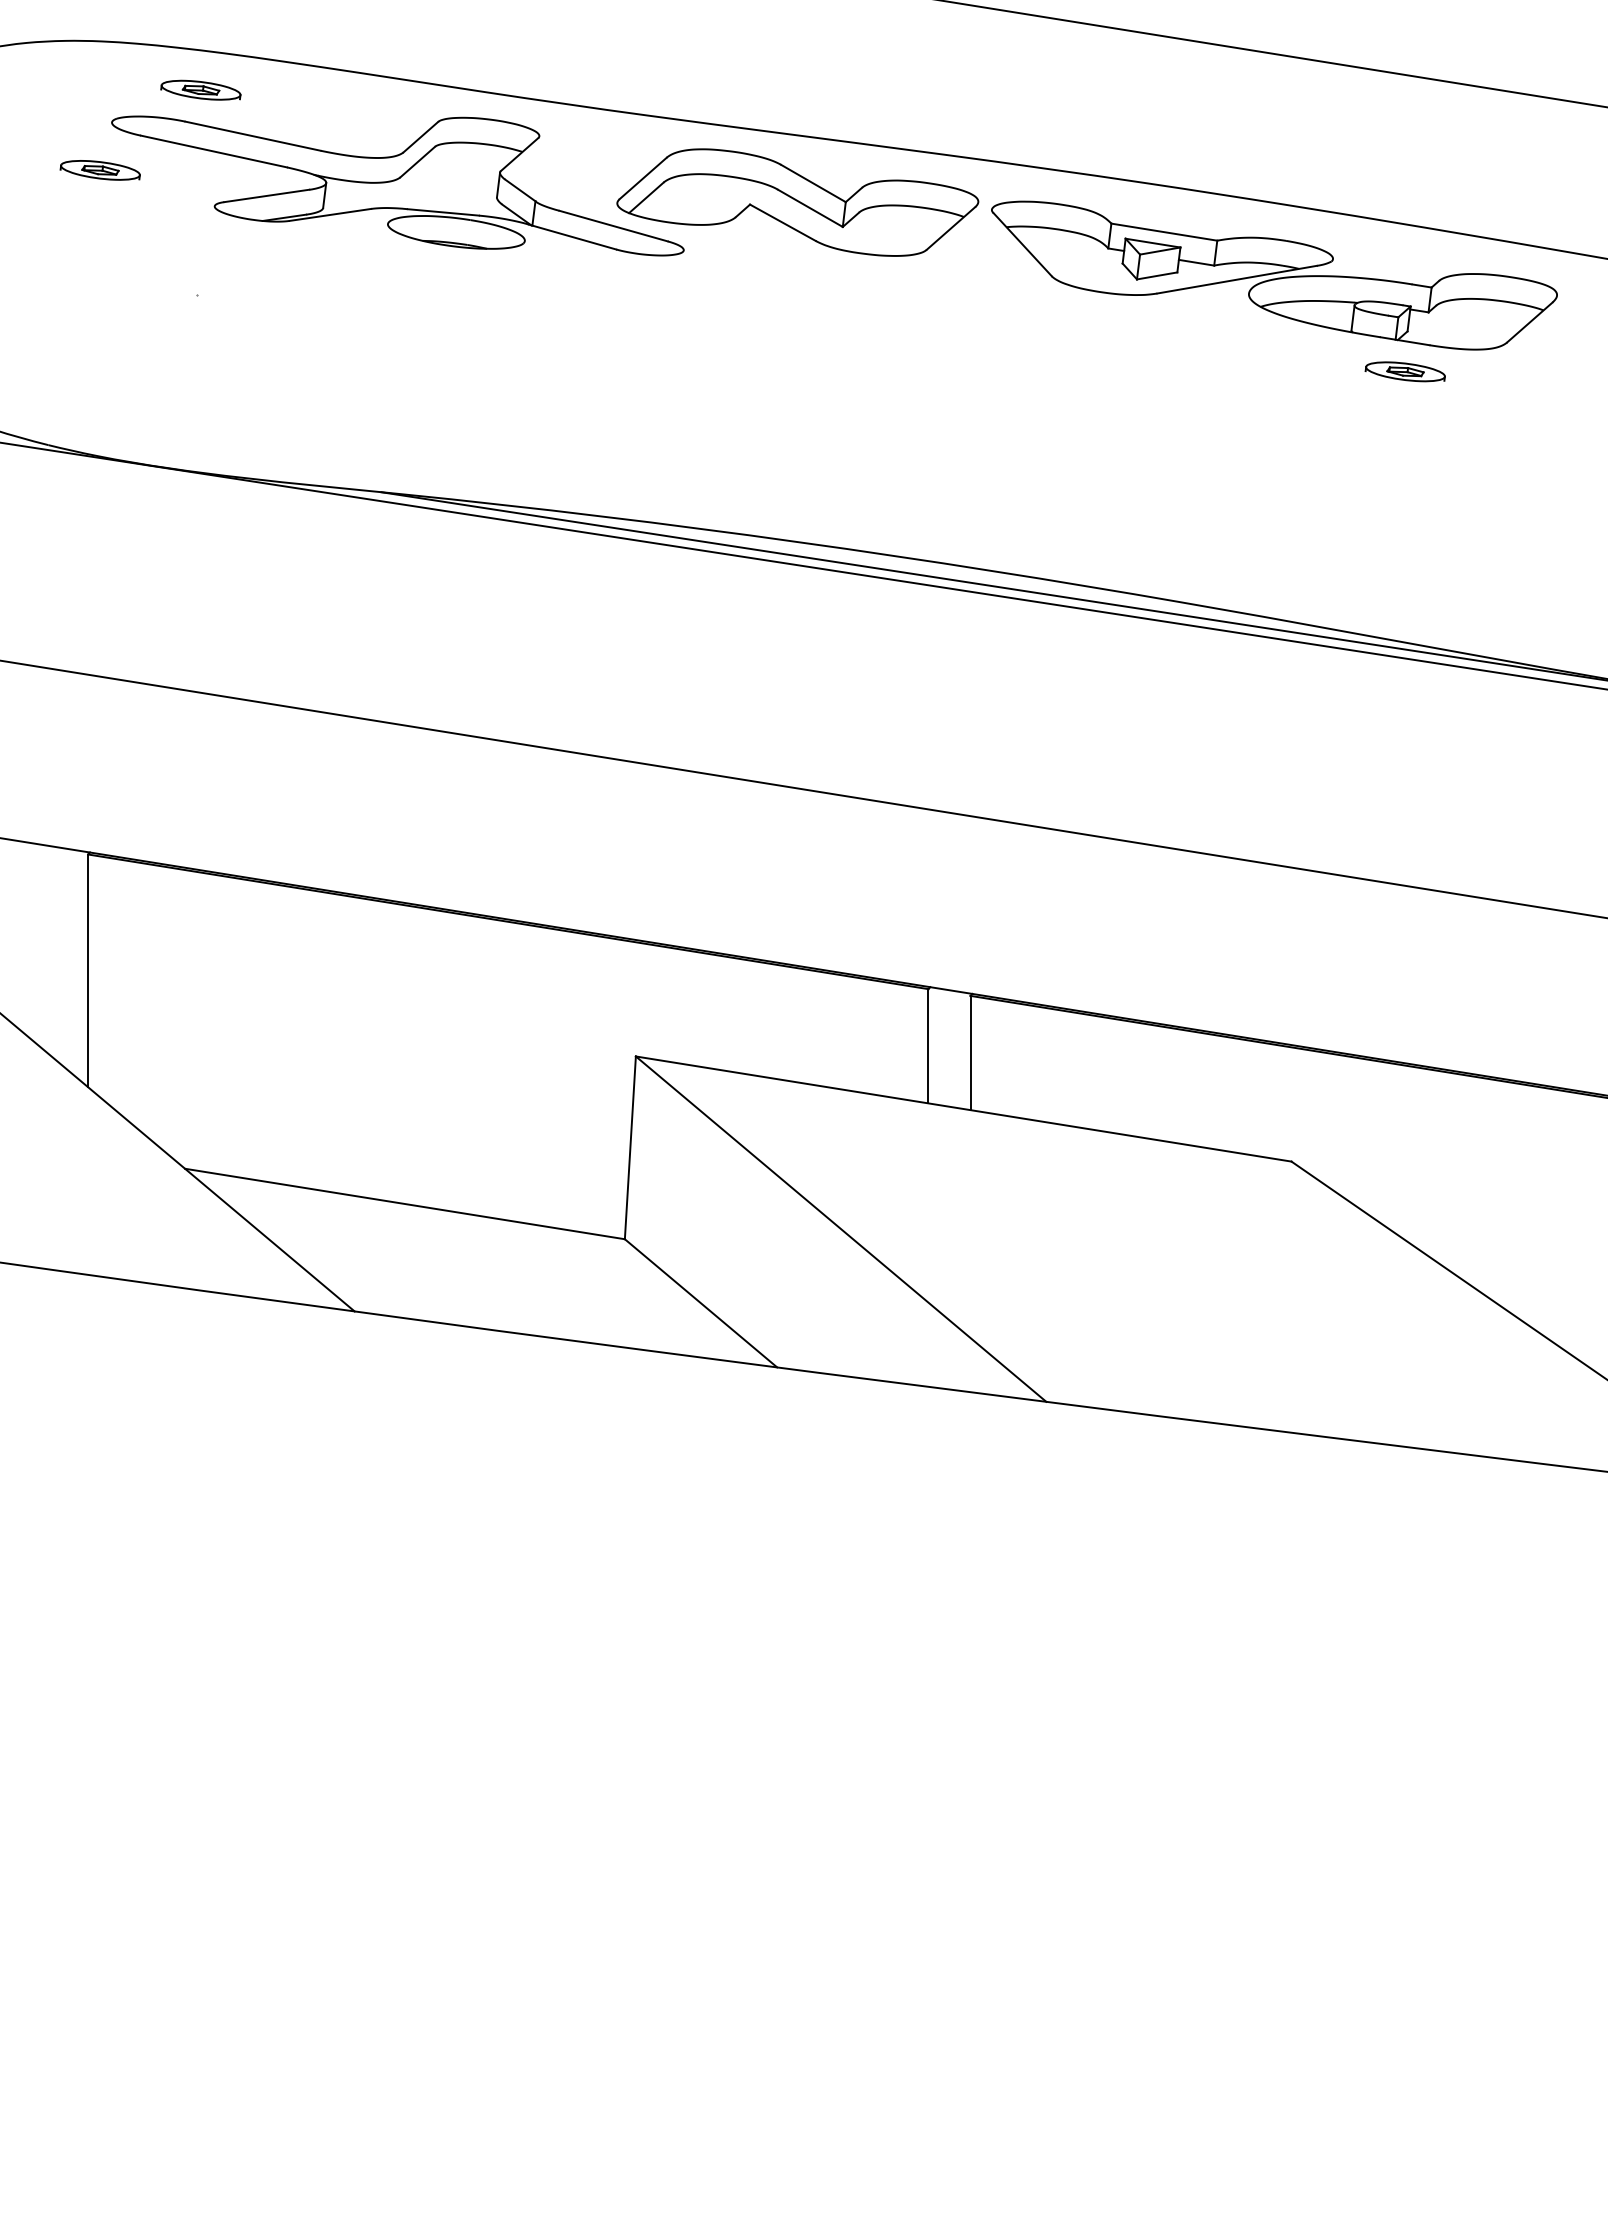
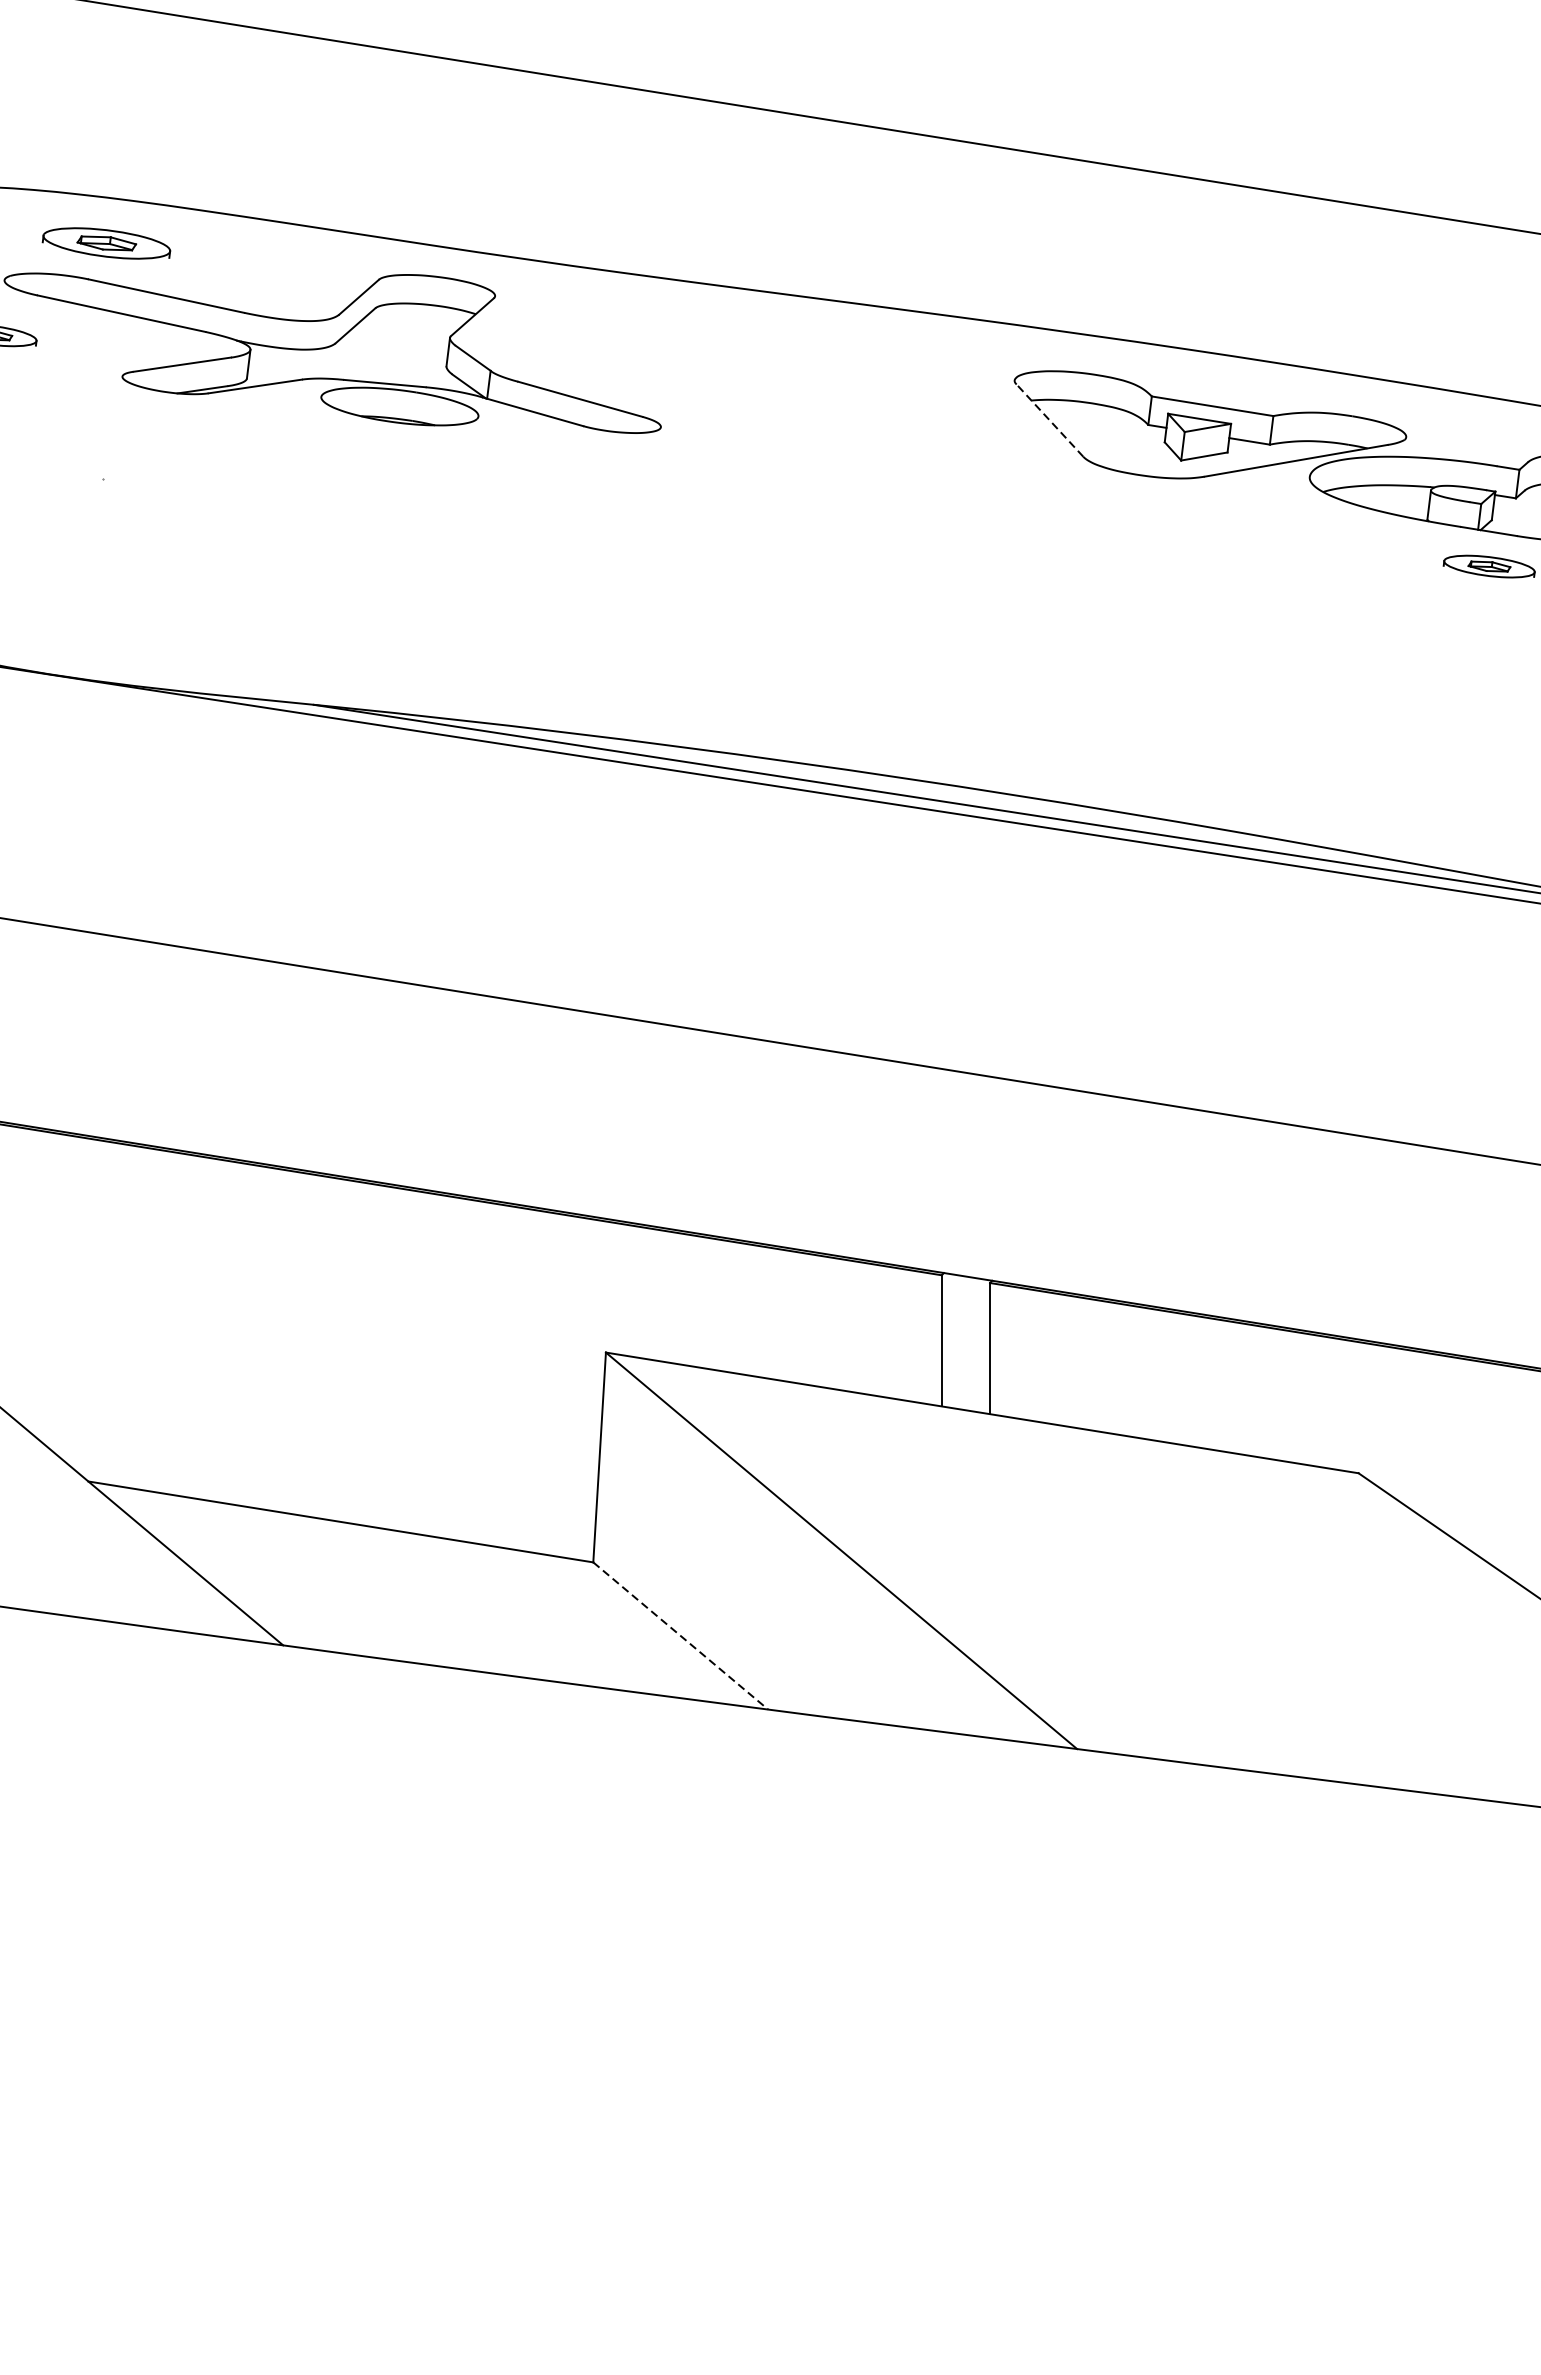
part: (200, 89) -> (106, 242), size x1.4
part: (797, 202) -> (791, 372), removed
line: (1022, 244) -> (1049, 420), solid -> dashed
line: (701, 1303) -> (681, 1636), solid -> dashed

